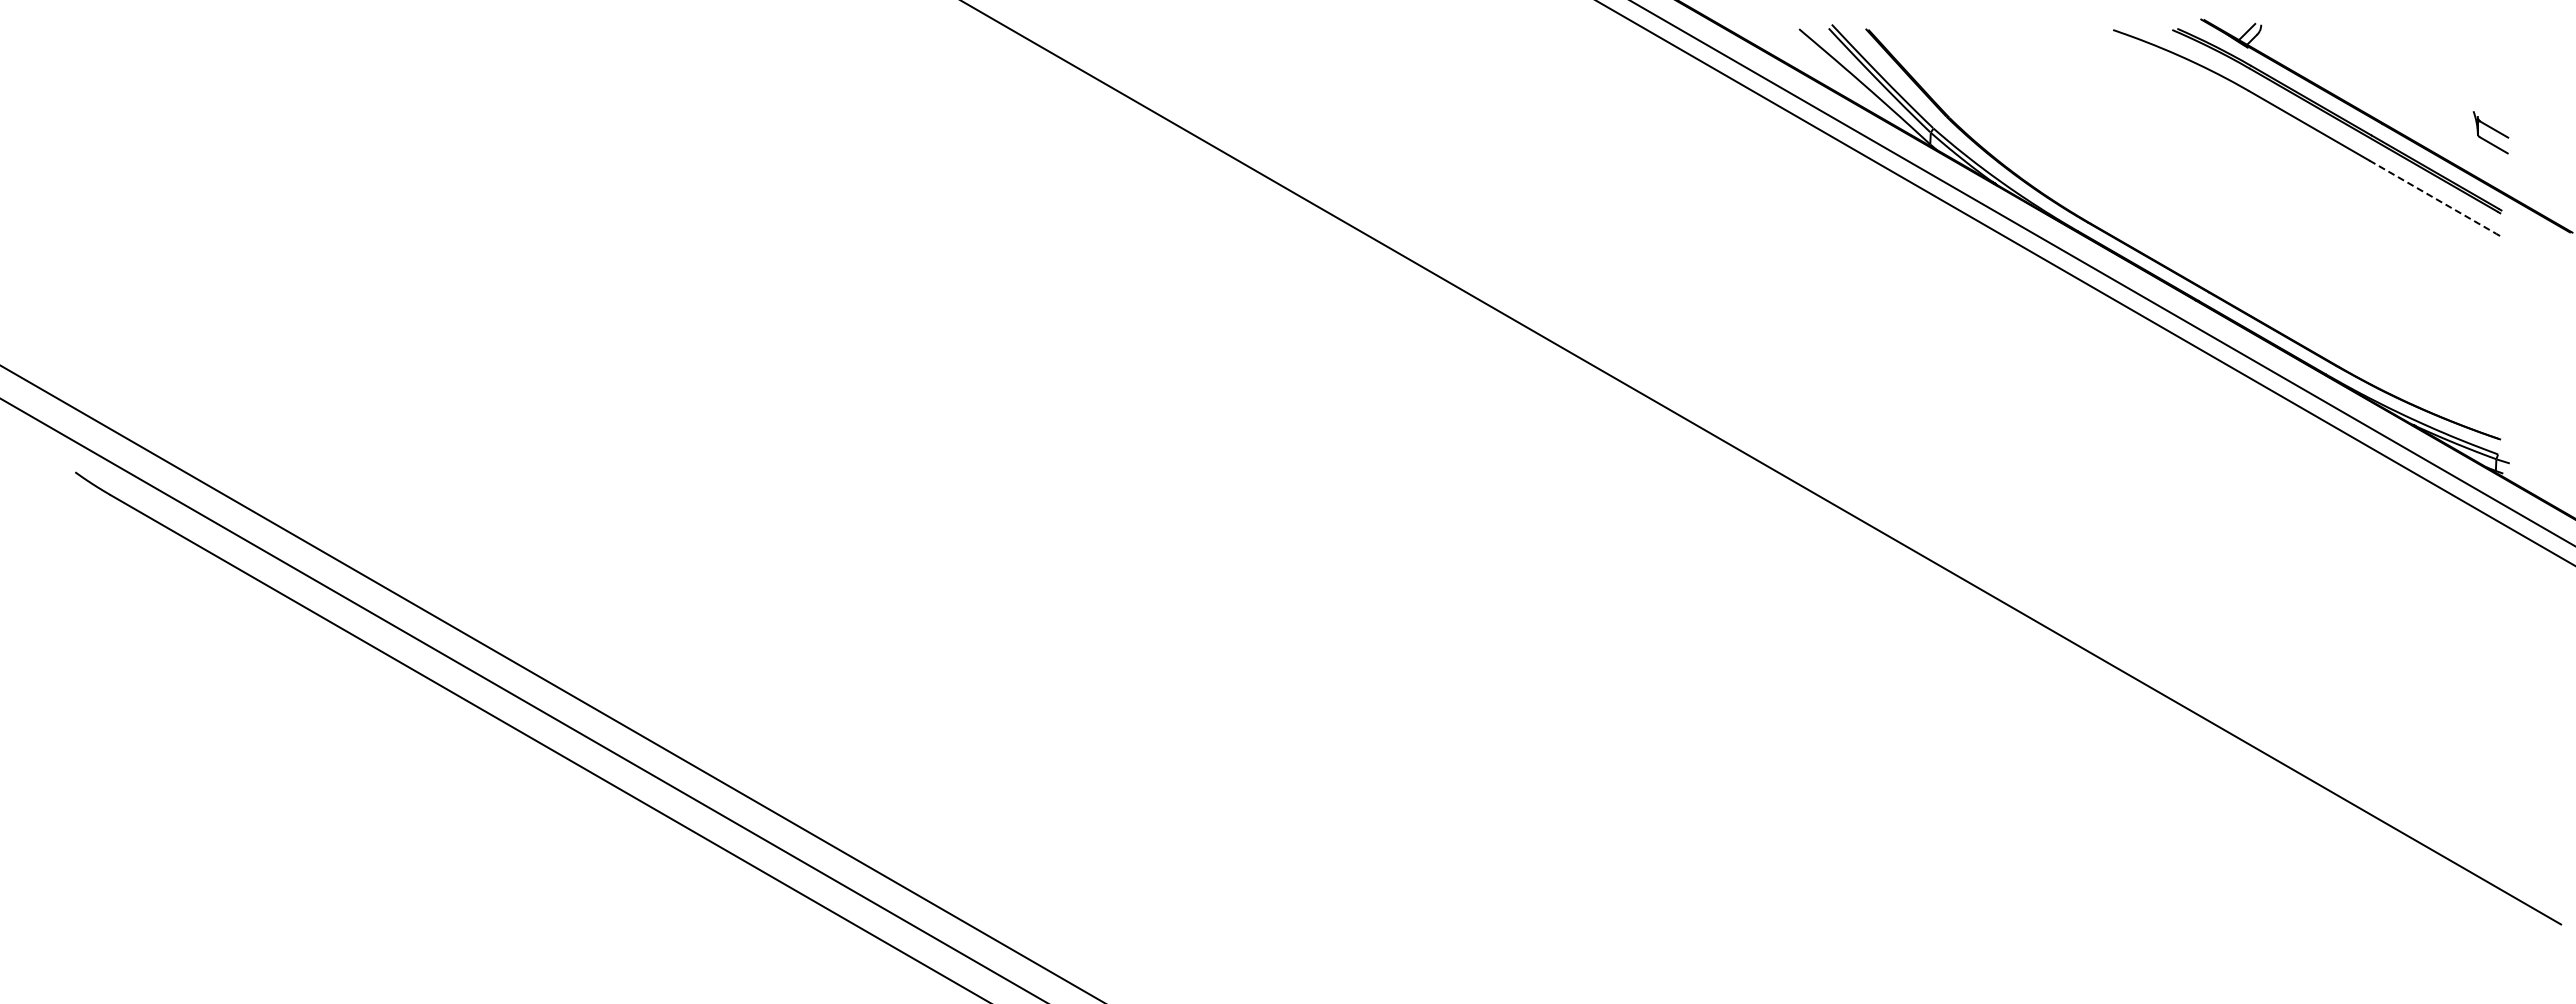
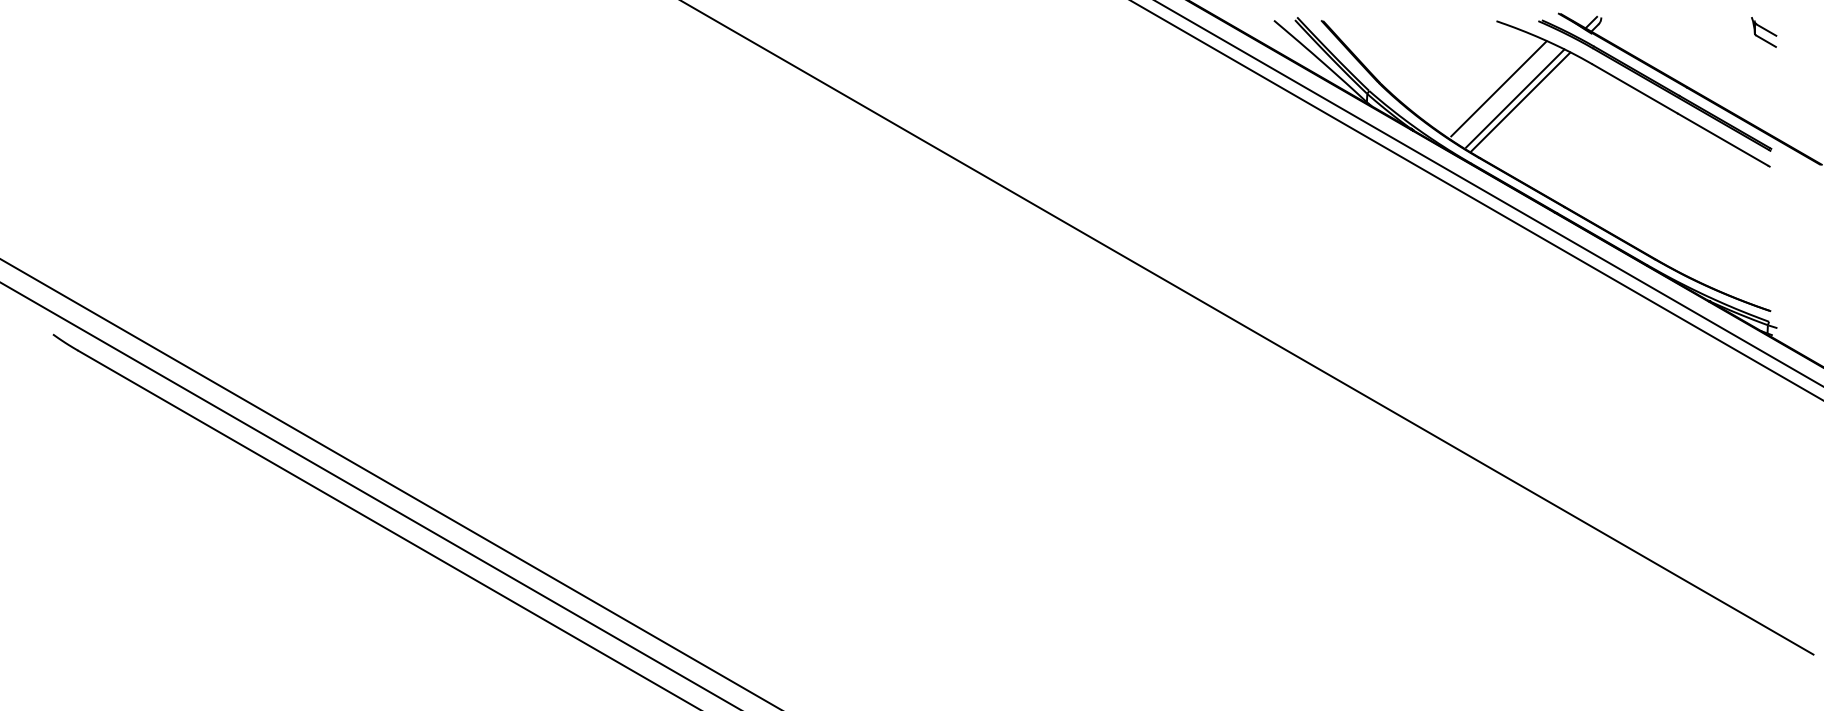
line: (2116, 125) -> (1498, 88), added
part: (2490, 132) -> (1763, 32), moved
line: (2139, 138) -> (1515, 98), added
line: (2147, 143) -> (1520, 101), added
line: (2433, 197) -> (1723, 139), dashed -> solid

